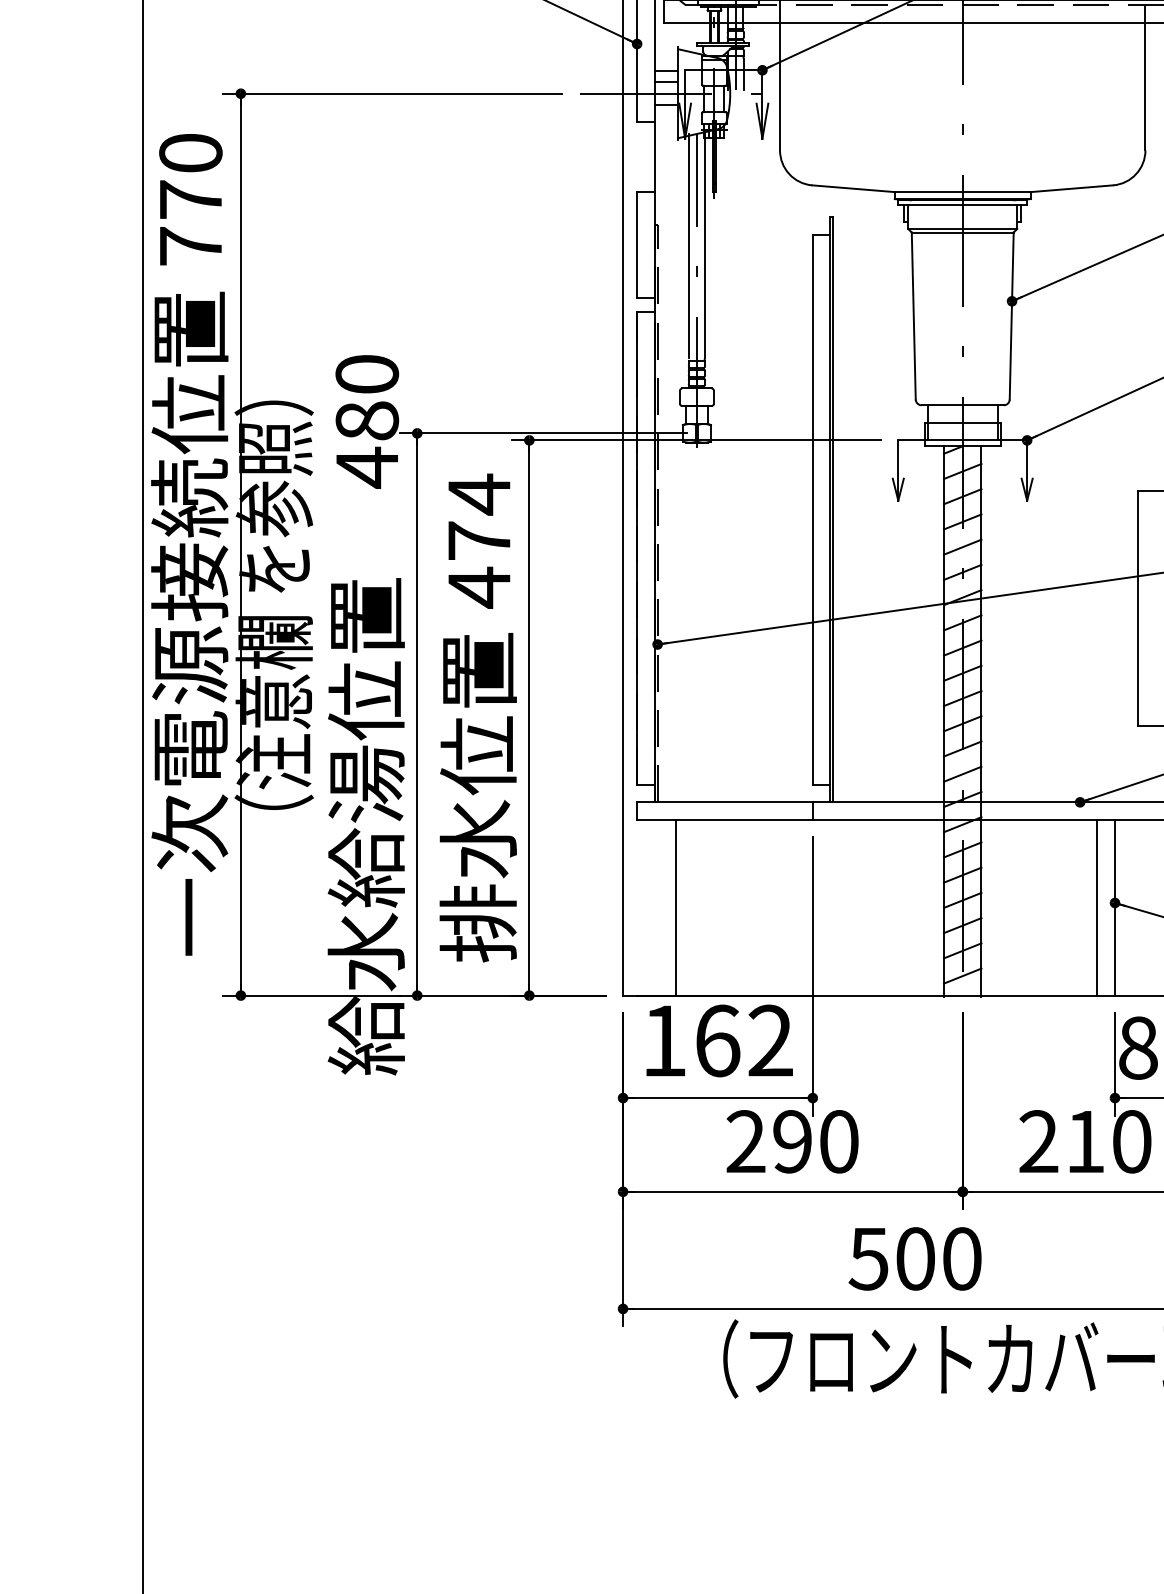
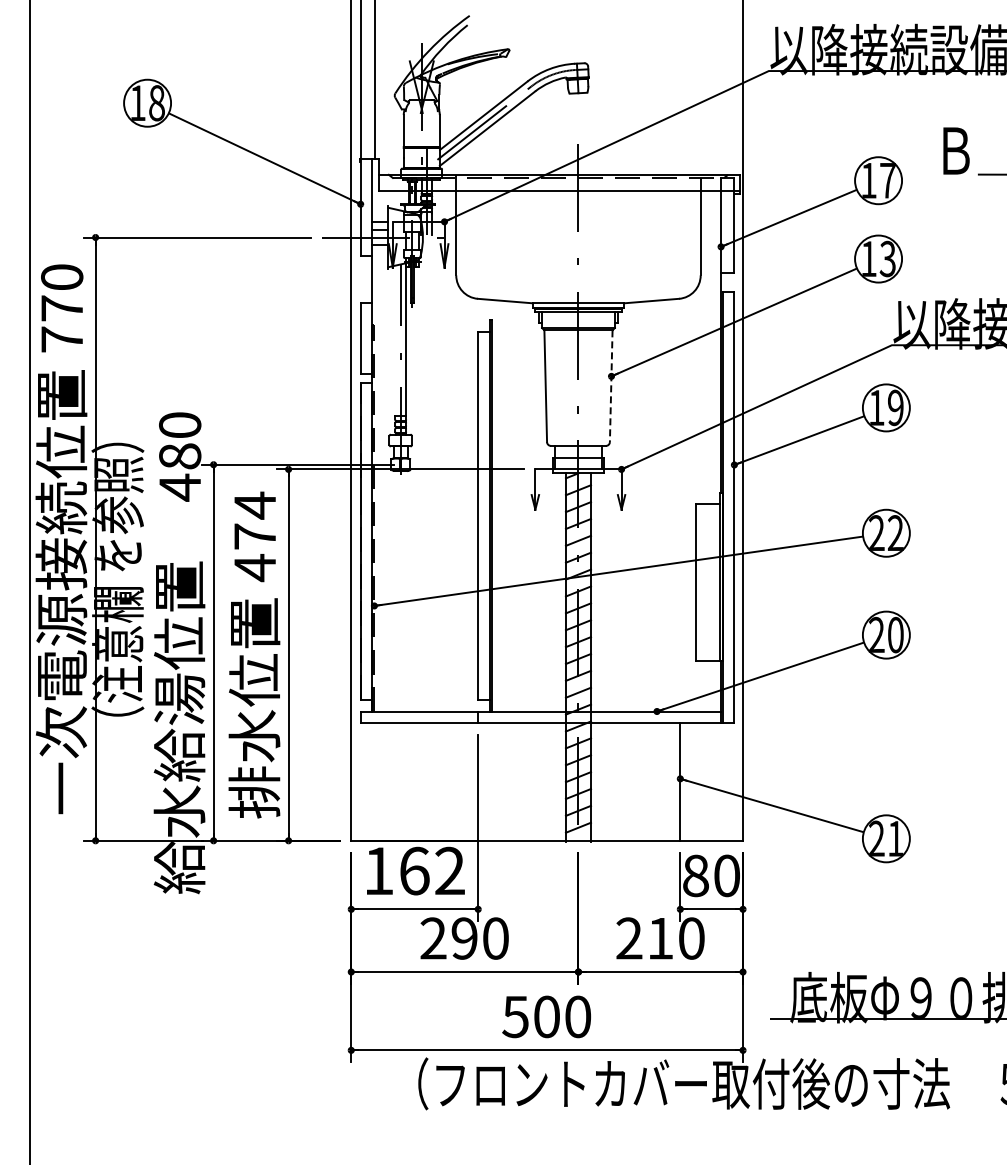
line: (689, 246) -> (395, 339), removed
line: (1012, 316) -> (611, 386), solid -> dashed
line: (675, 906) -> (386, 781), removed
line: (1097, 906) -> (668, 781), removed

